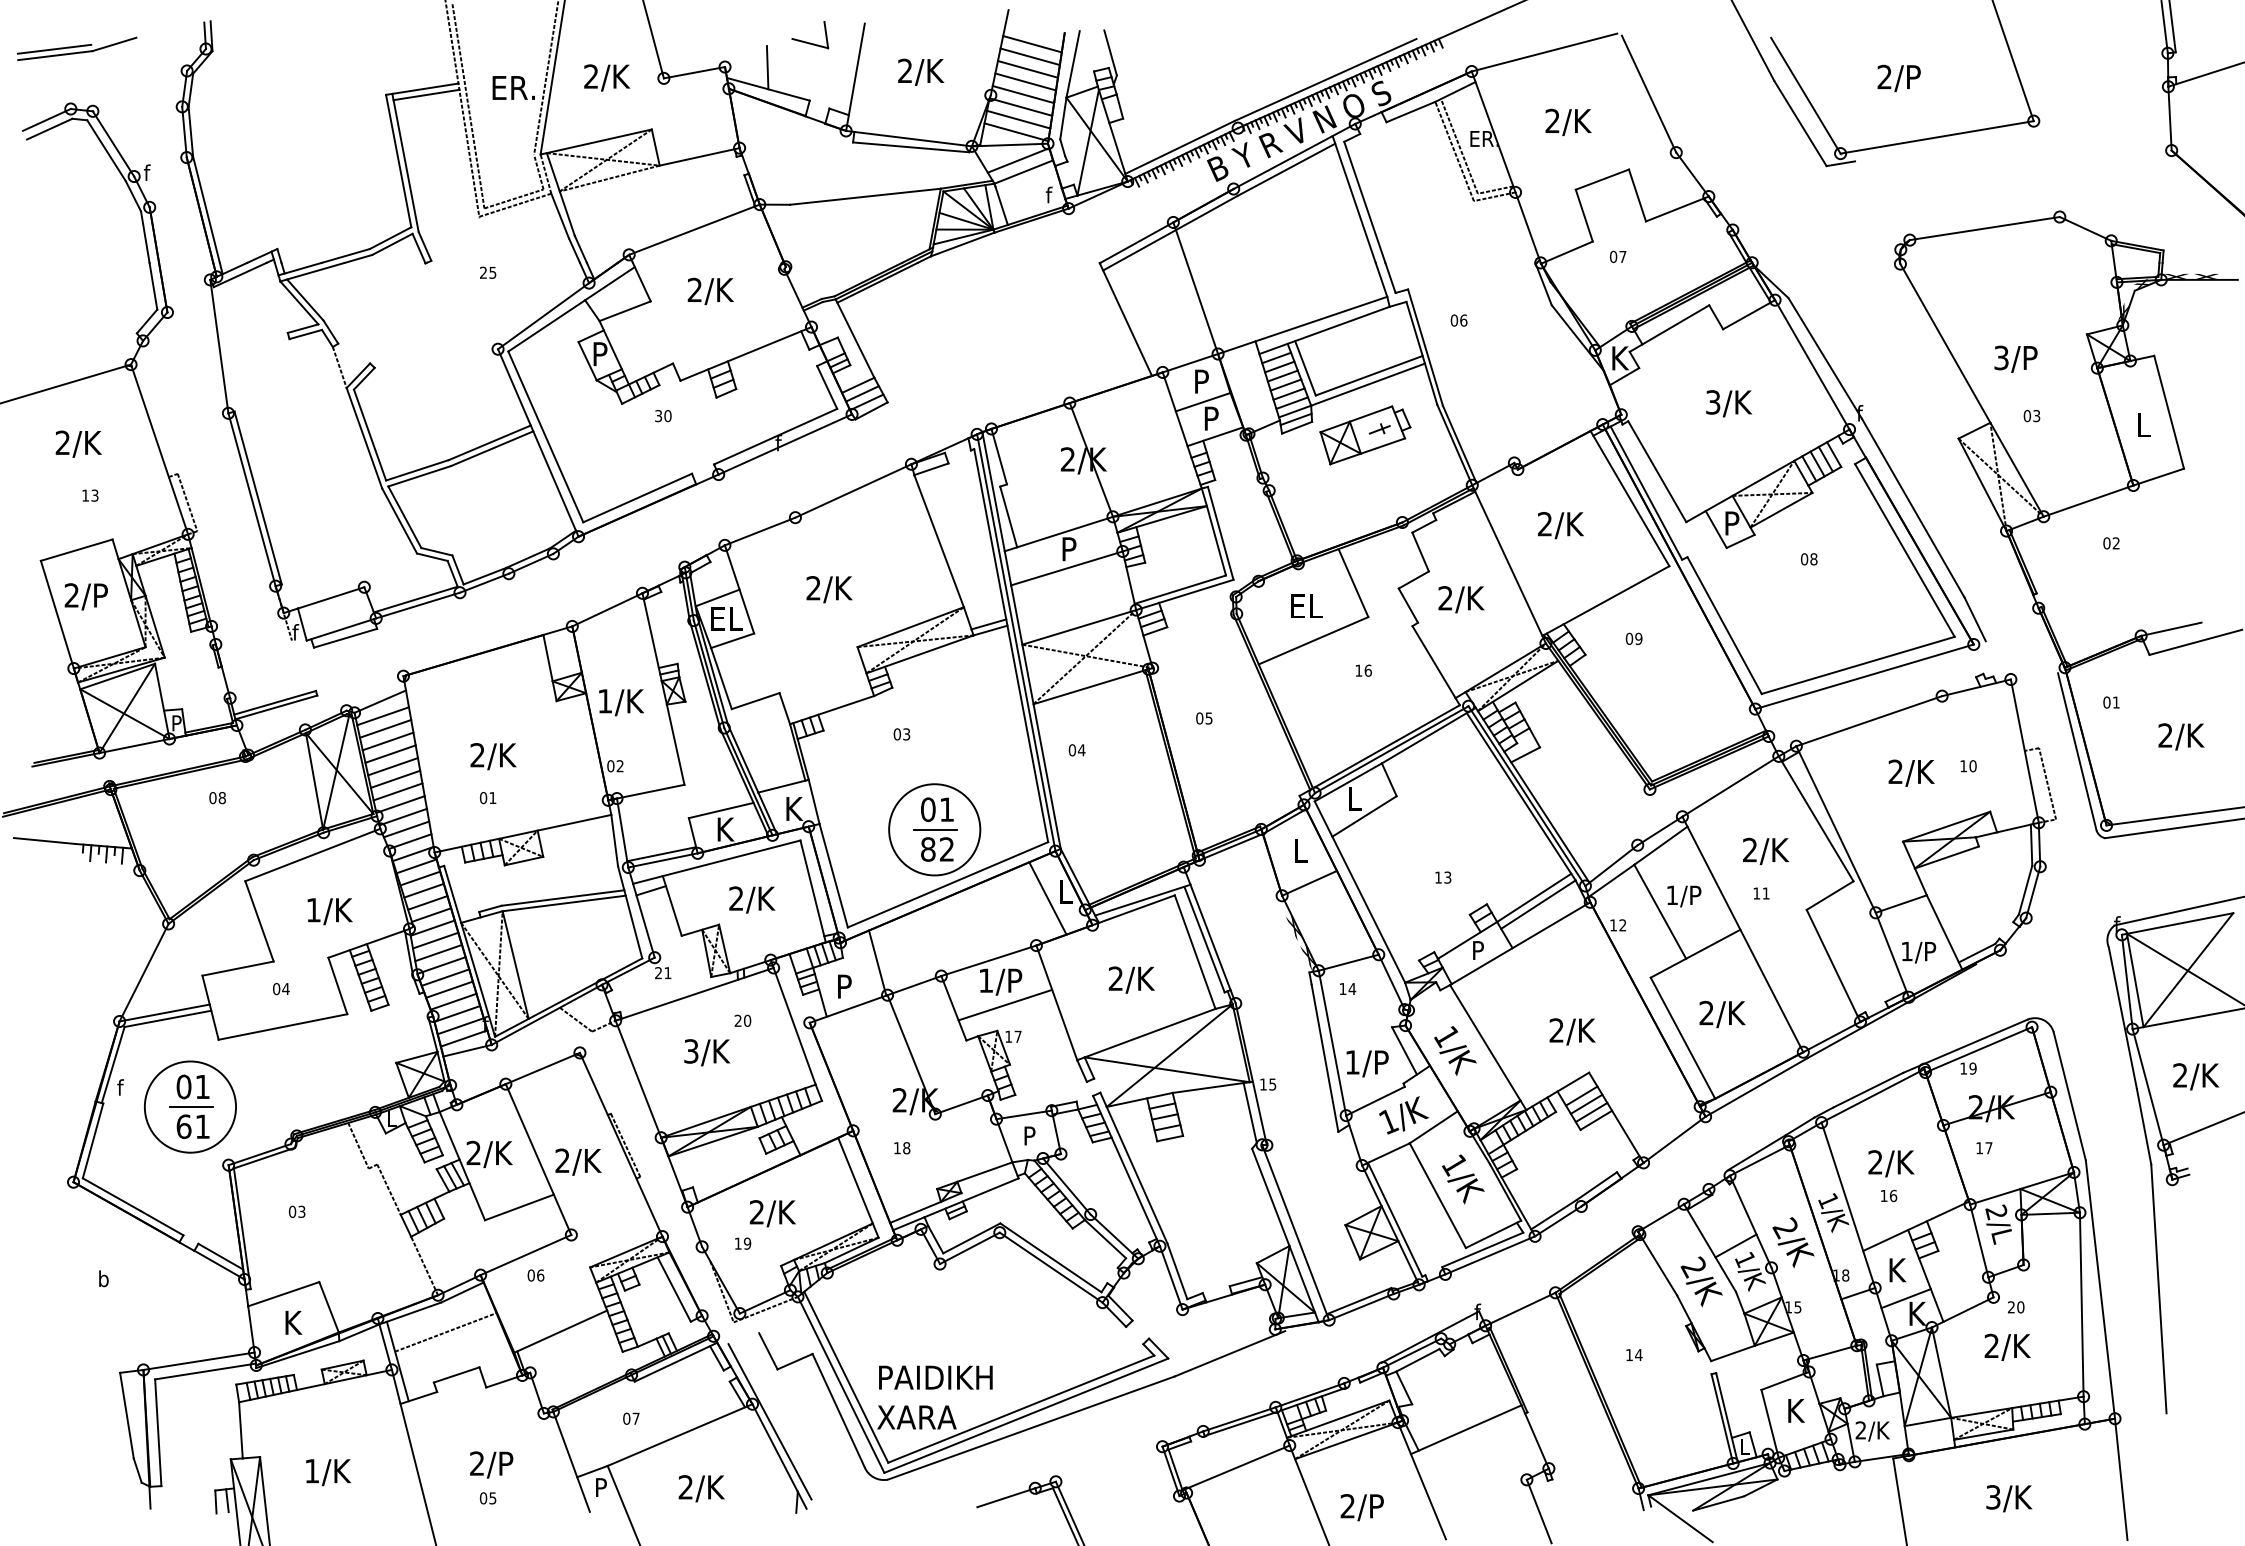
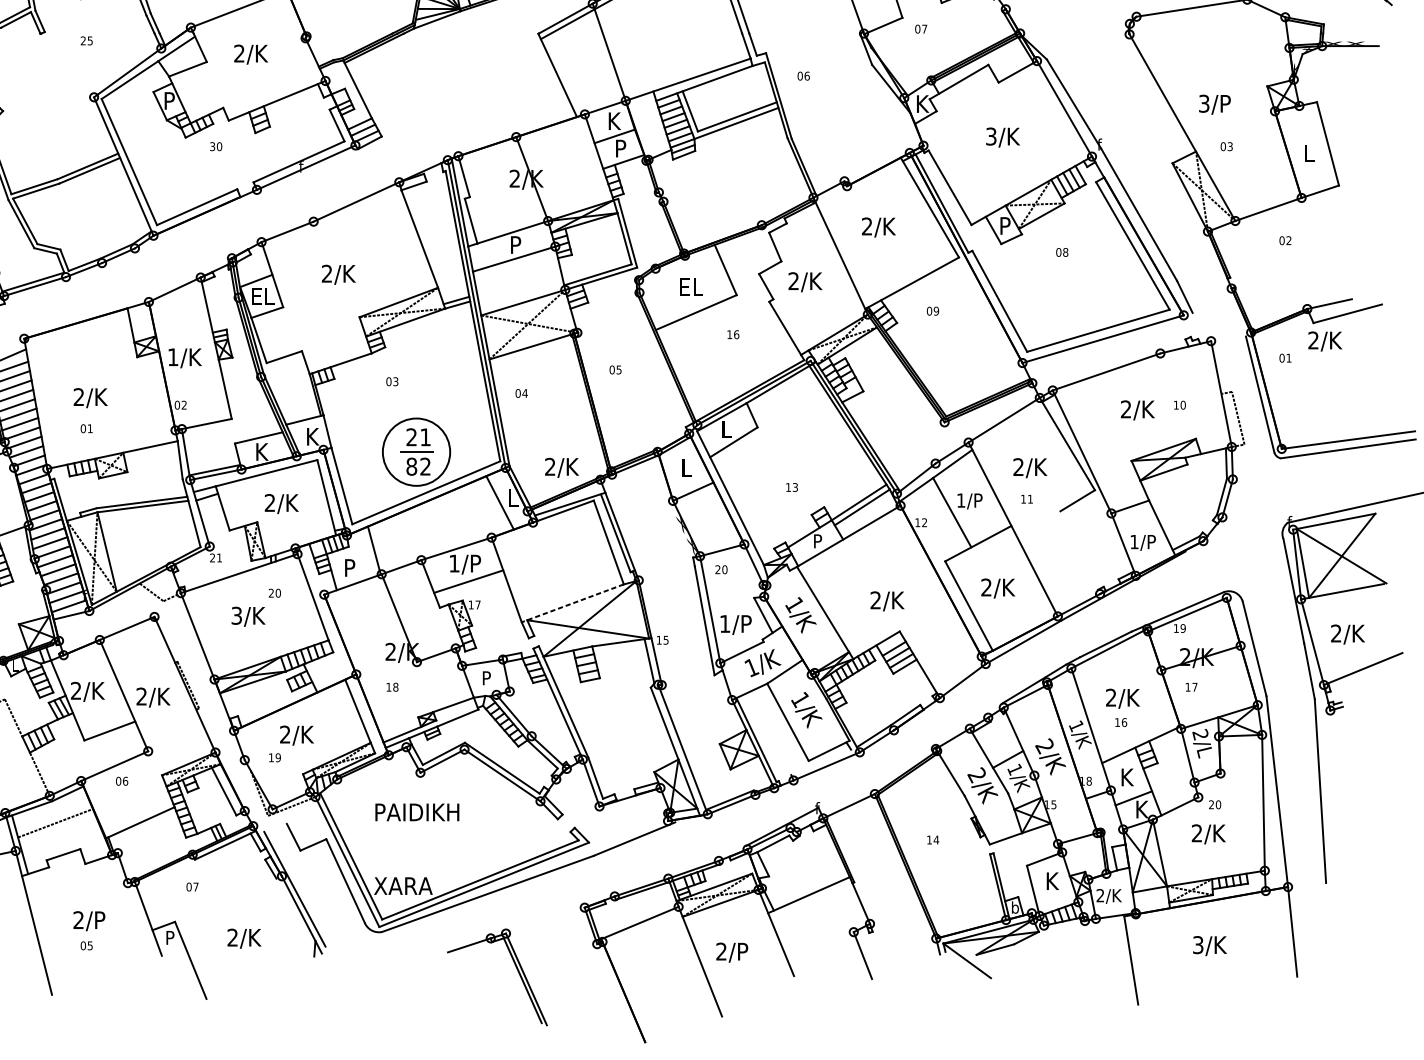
text: (1204, 381) -> (615, 121), P -> K
part: (1365, 435) -> (734, 161), removed
text: (2181, 736) -> (1325, 341), moved
text: (928, 809) -> (411, 437), 01 -> 21
line: (1833, 965) -> (1080, 552), removed
text: (1131, 979) -> (561, 467), moved
text: (1347, 988) -> (721, 569), 14 -> 20
line: (1146, 1034) -> (572, 603), solid -> dashed
line: (1482, 1249) -> (821, 762), removed
text: (935, 1377) -> (417, 812), moved
line: (679, 1434) -> (228, 898), removed
text: (1745, 1446) -> (1015, 907), L -> b

